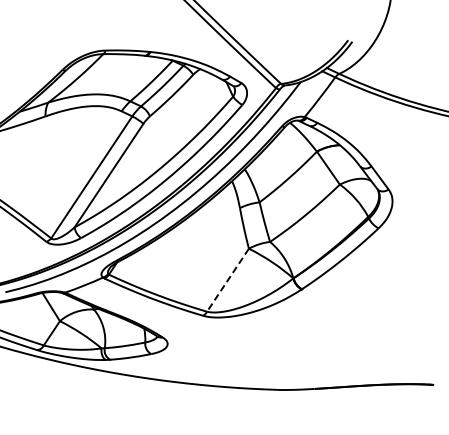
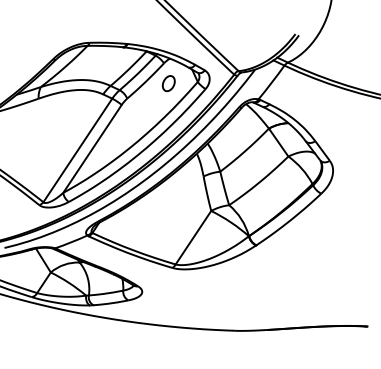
part: (198, 98) -> (168, 83), added
line: (227, 280) -> (193, 237), dashed -> solid

